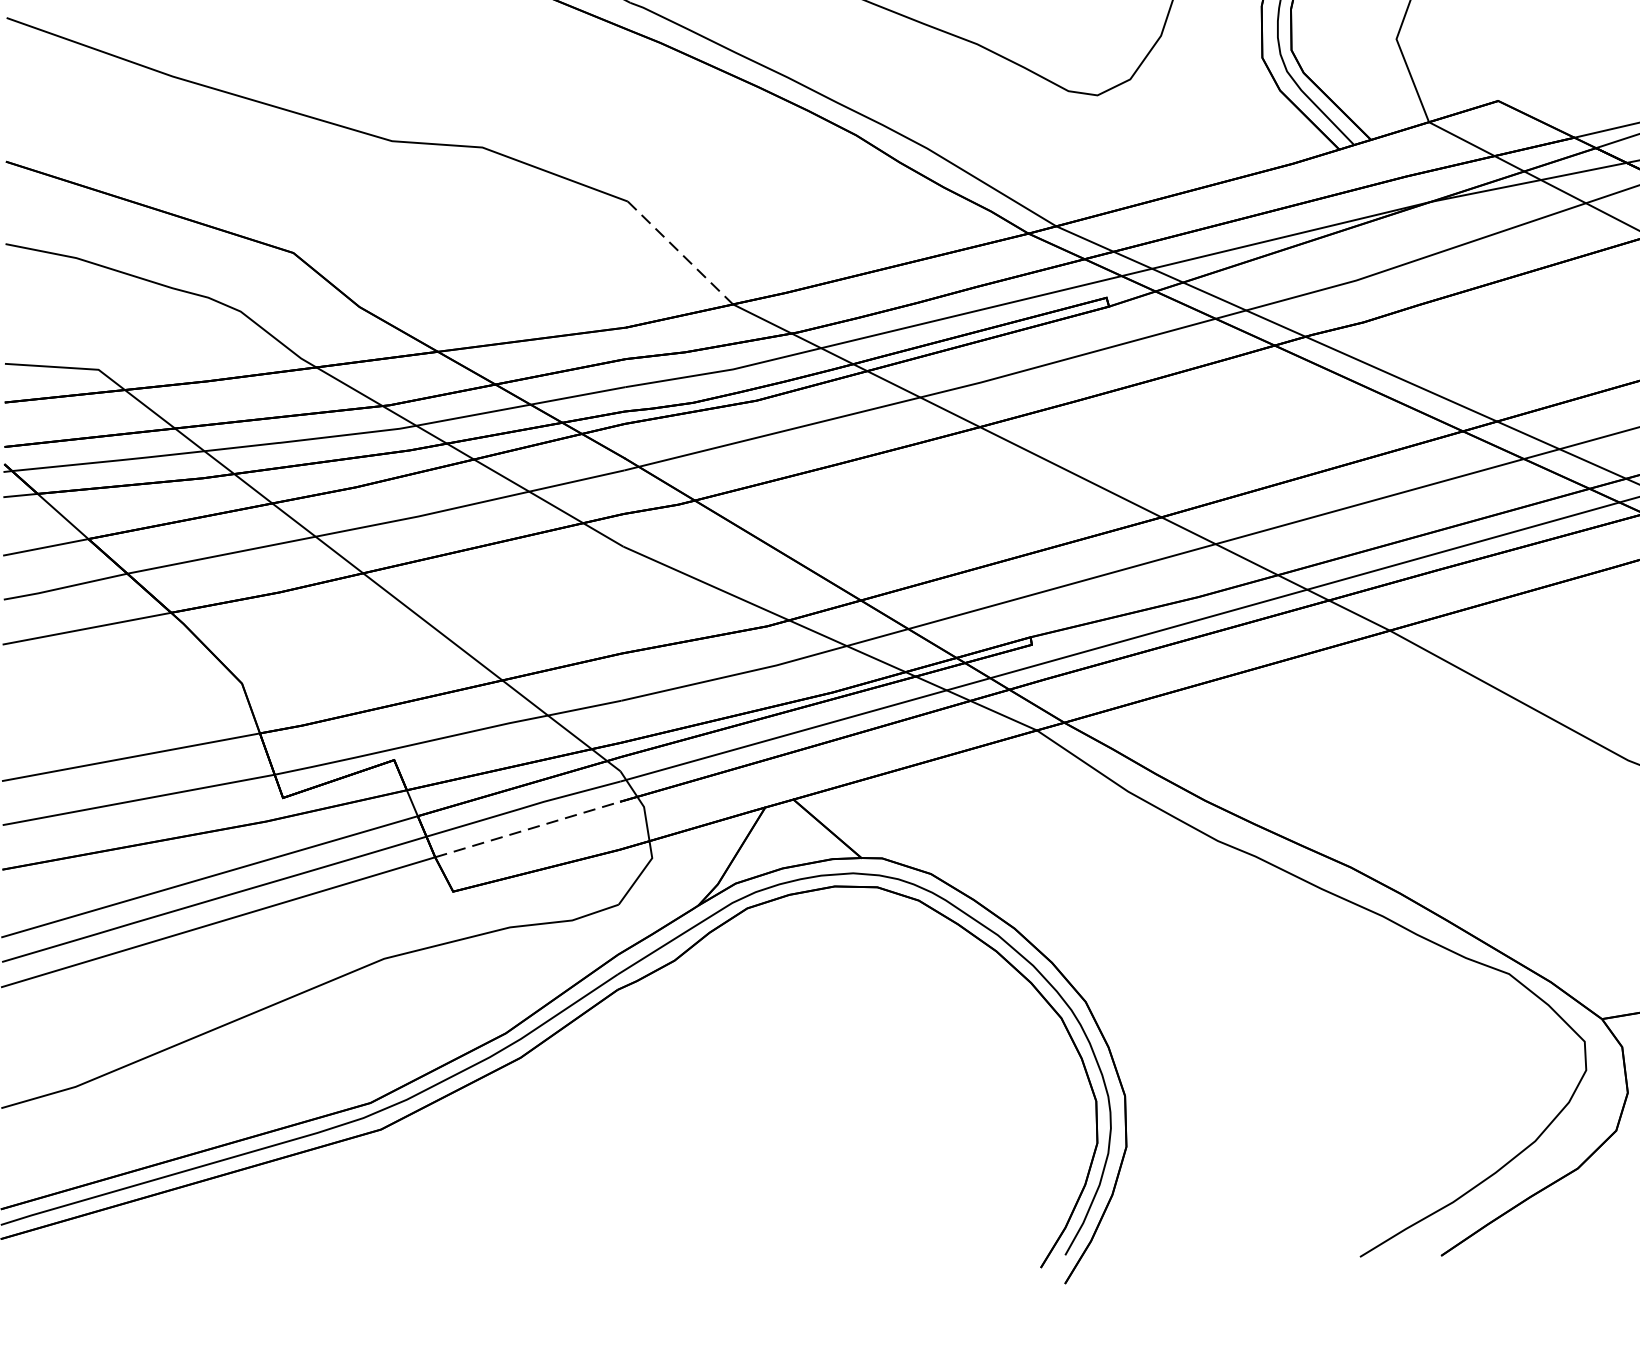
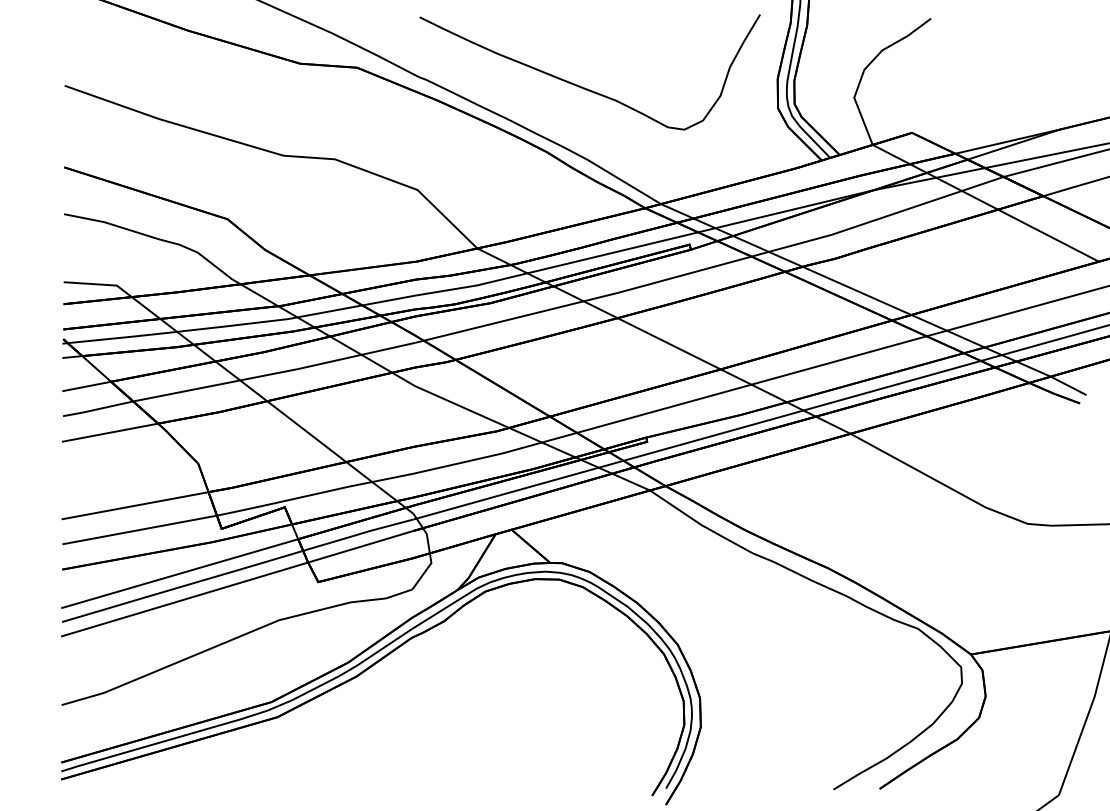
line: (680, 253) -> (447, 219), dashed -> solid
line: (527, 829) -> (360, 546), dashed -> solid

